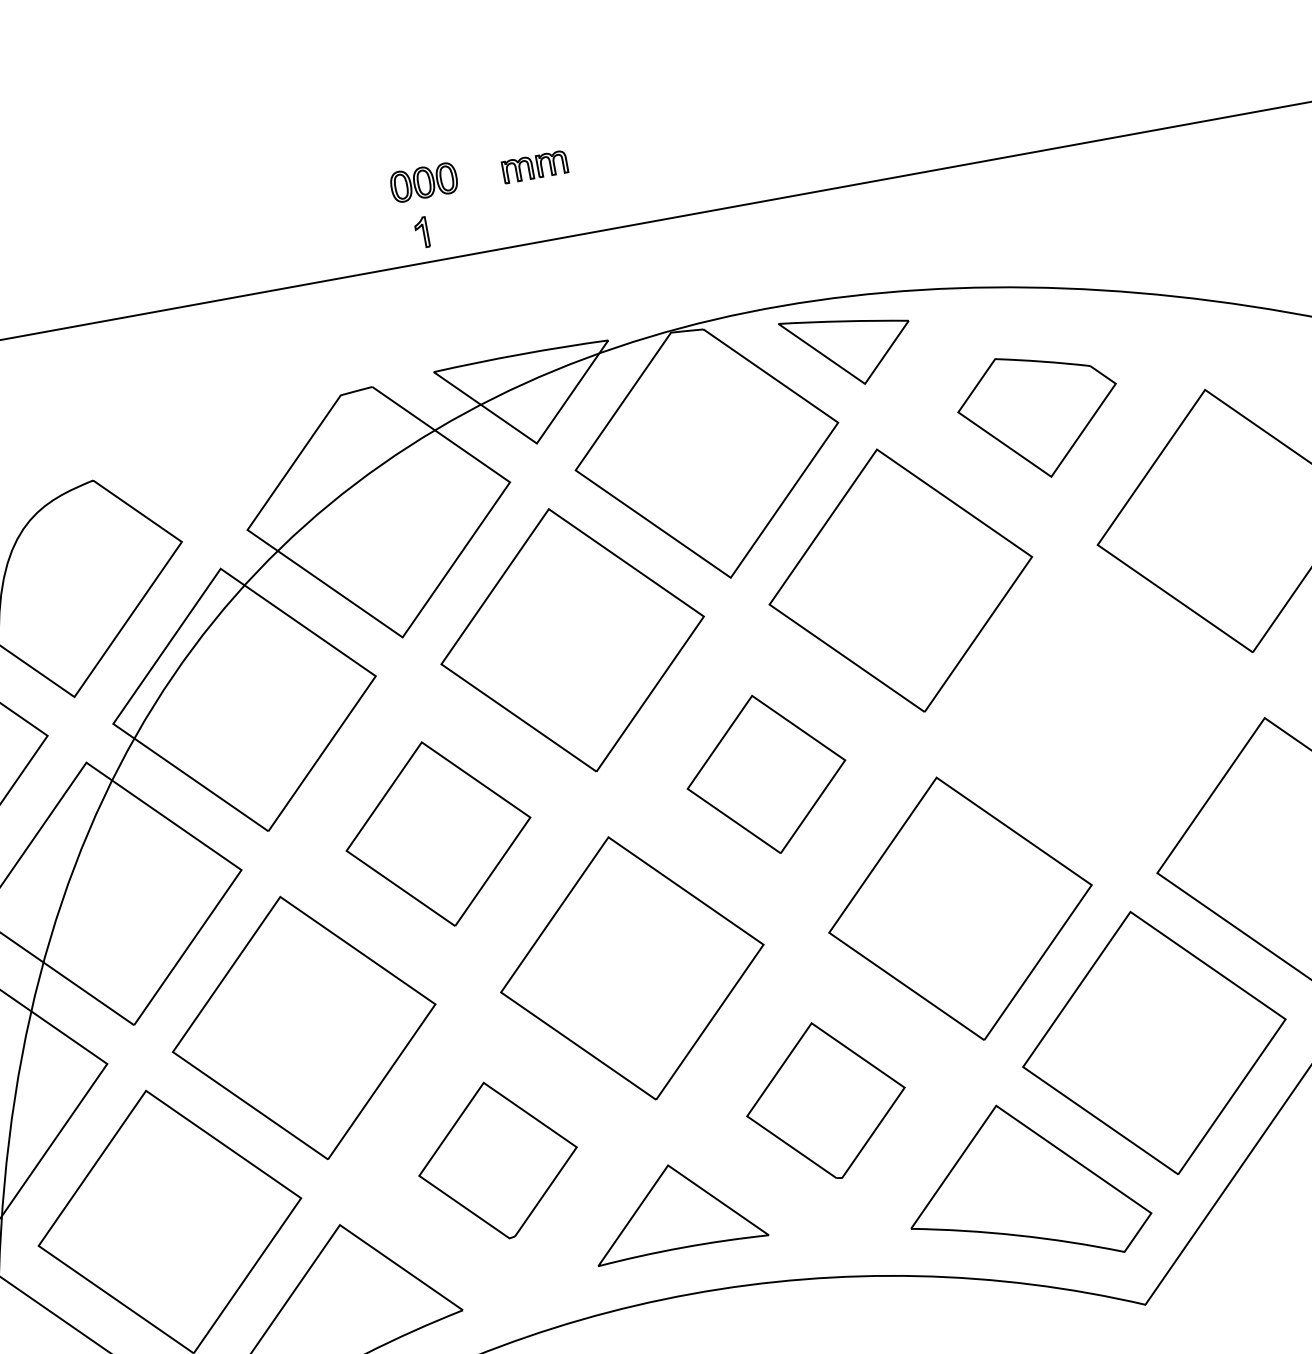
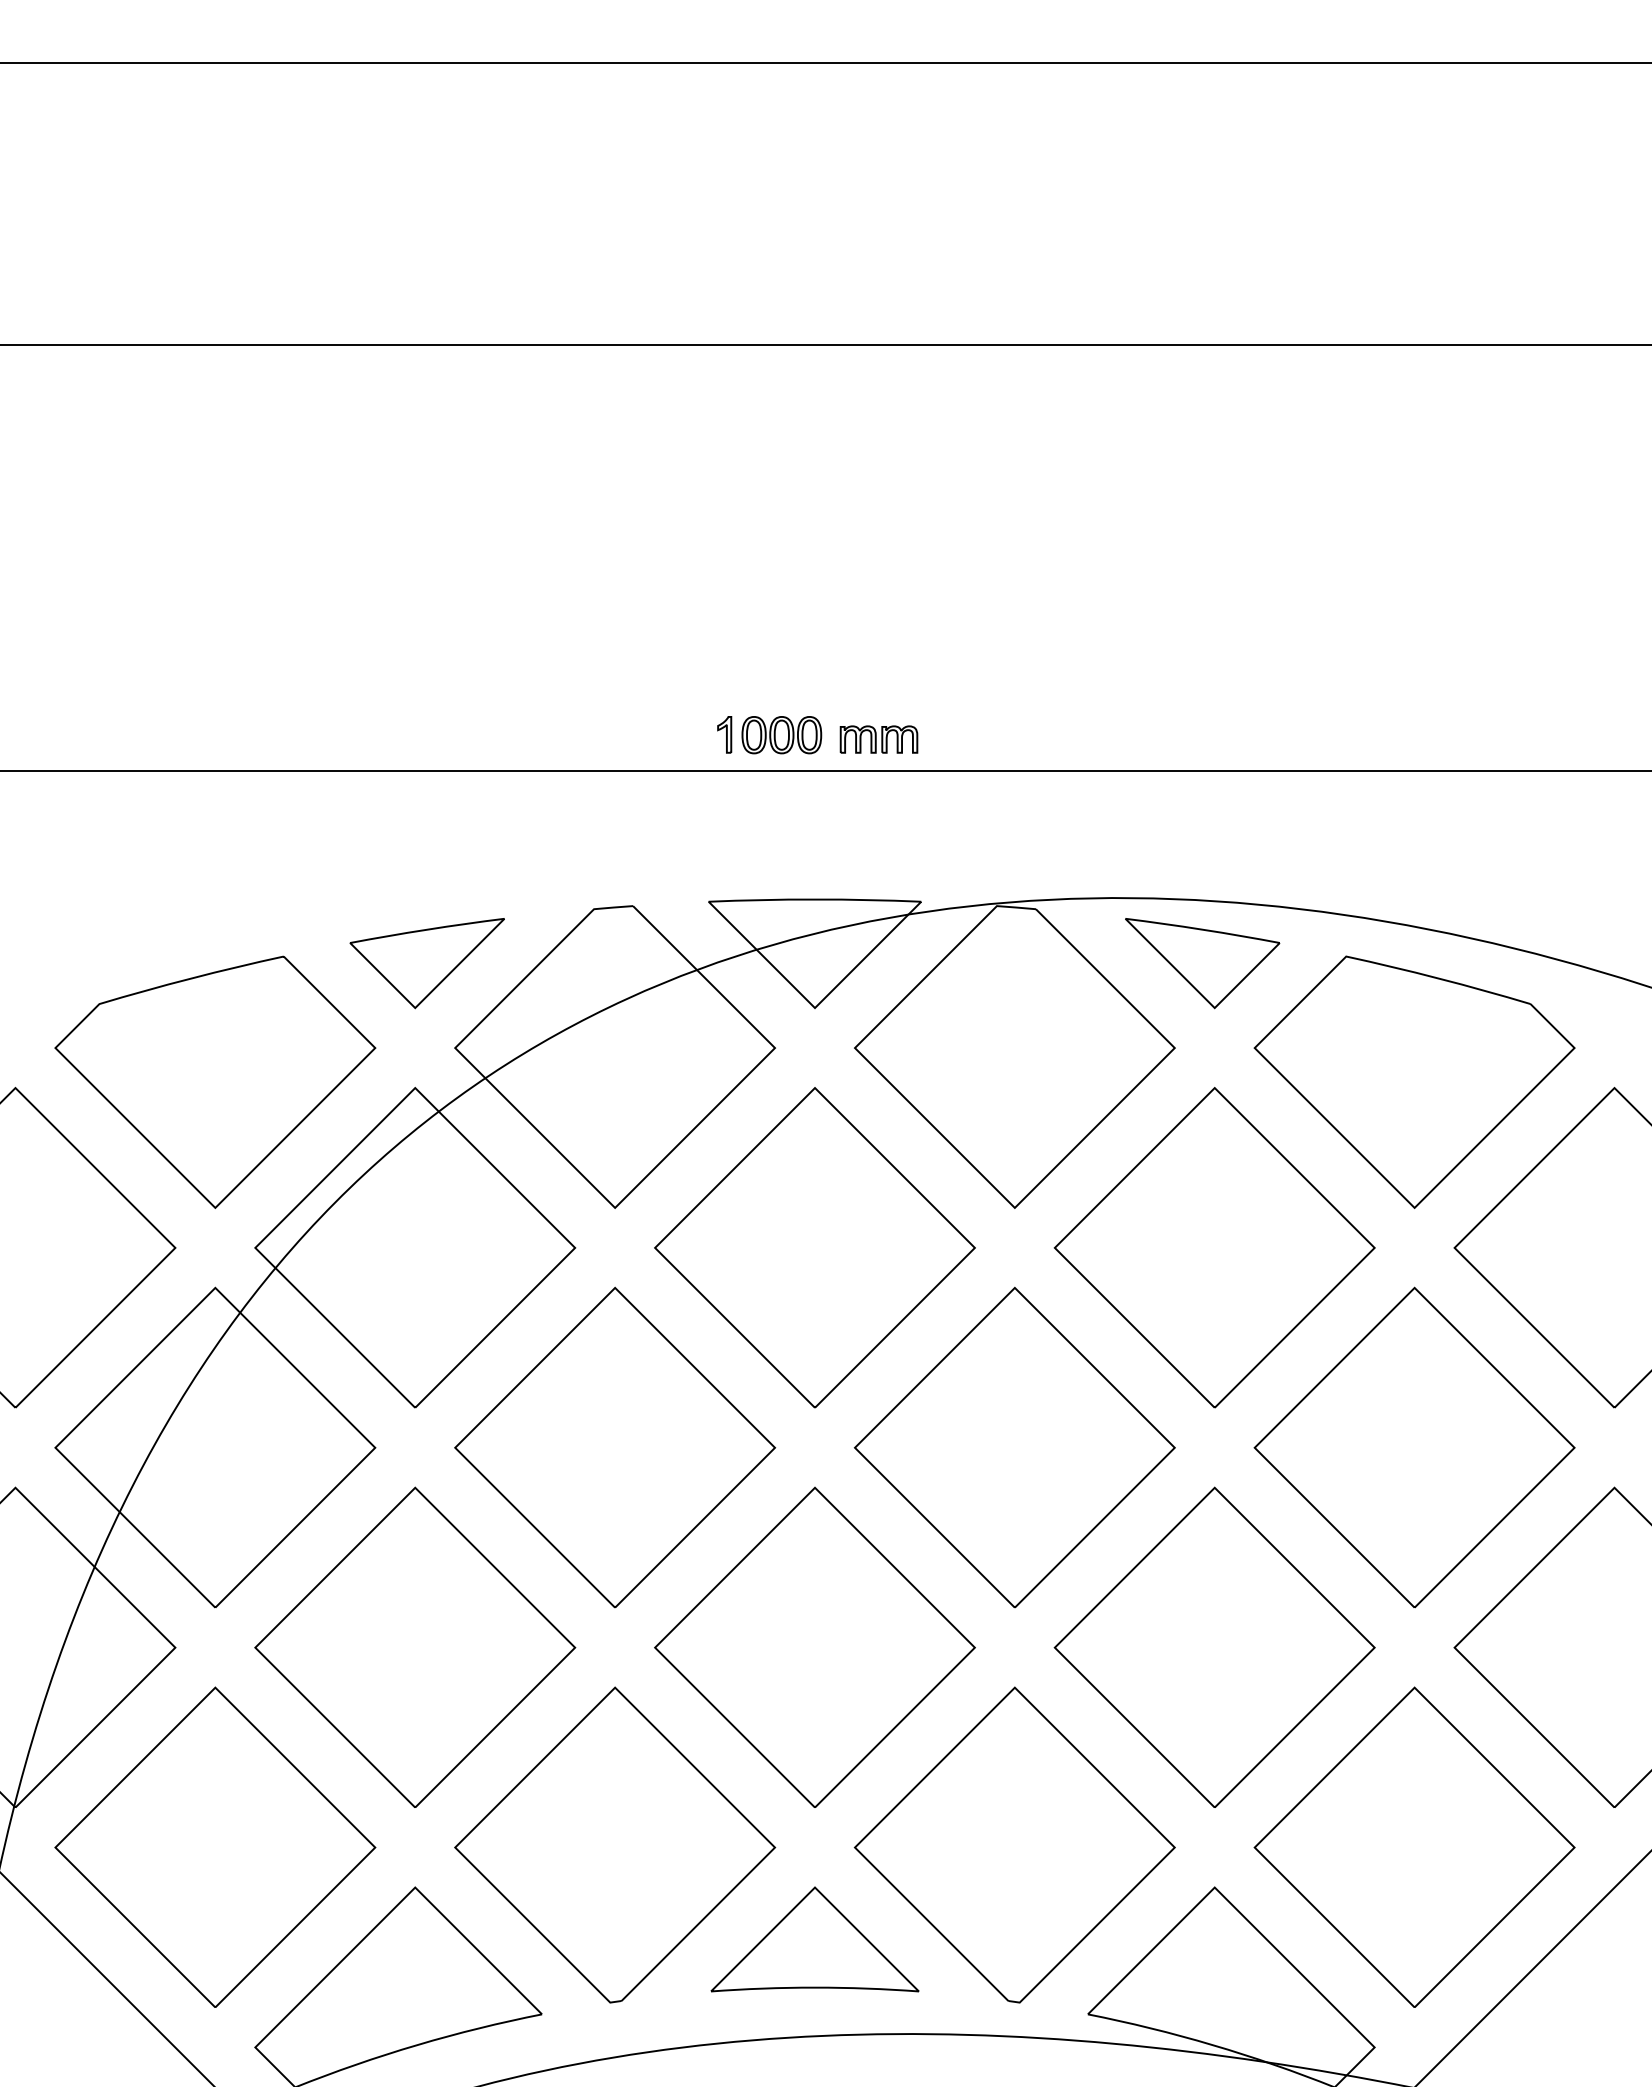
part: (534, 167) -> (878, 739), moved
part: (423, 182) -> (781, 735), moved
part: (1039, 414) -> (1414, 1081), size x1.67
part: (211, 464) -> (426, 963), added
part: (1094, 714) -> (1414, 1447), added
part: (766, 774) -> (1014, 1447), size x1.67
part: (438, 834) -> (615, 1447), size x1.43
part: (825, 1100) -> (1014, 1844), size x1.67
part: (497, 1159) -> (615, 1844), size x1.67

